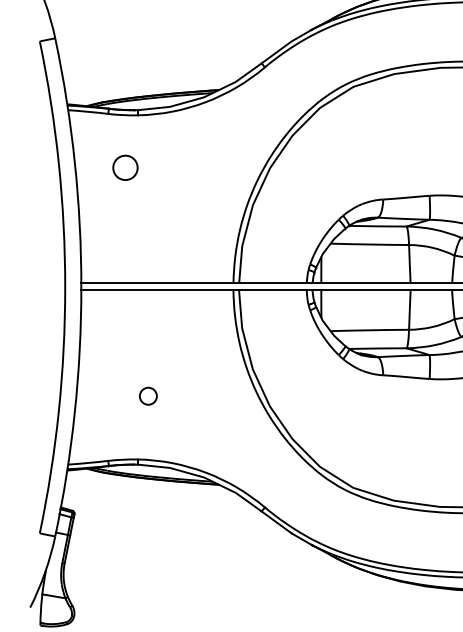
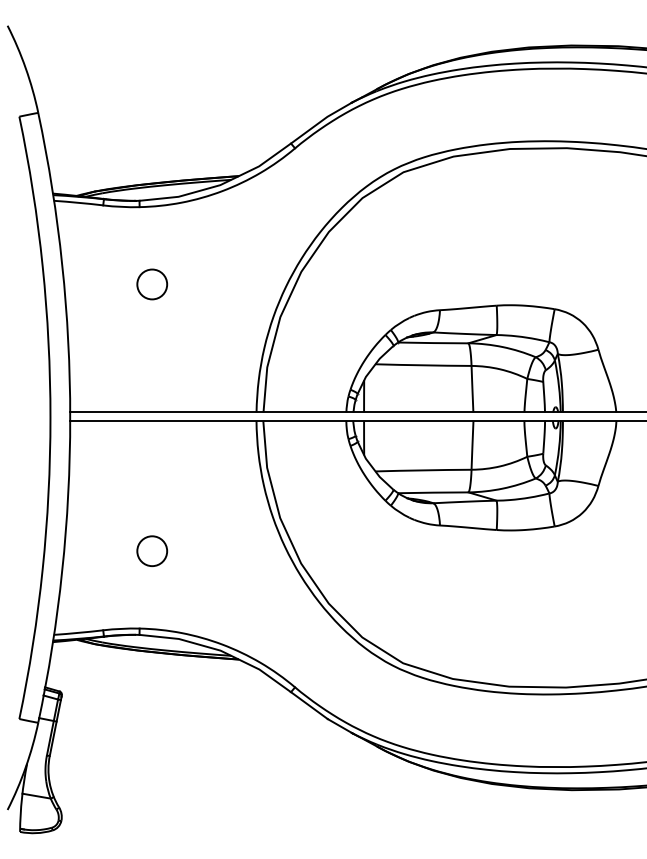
circle: (125, 167) -> (152, 284), moved
circle: (148, 395) -> (152, 550), size x1.43

